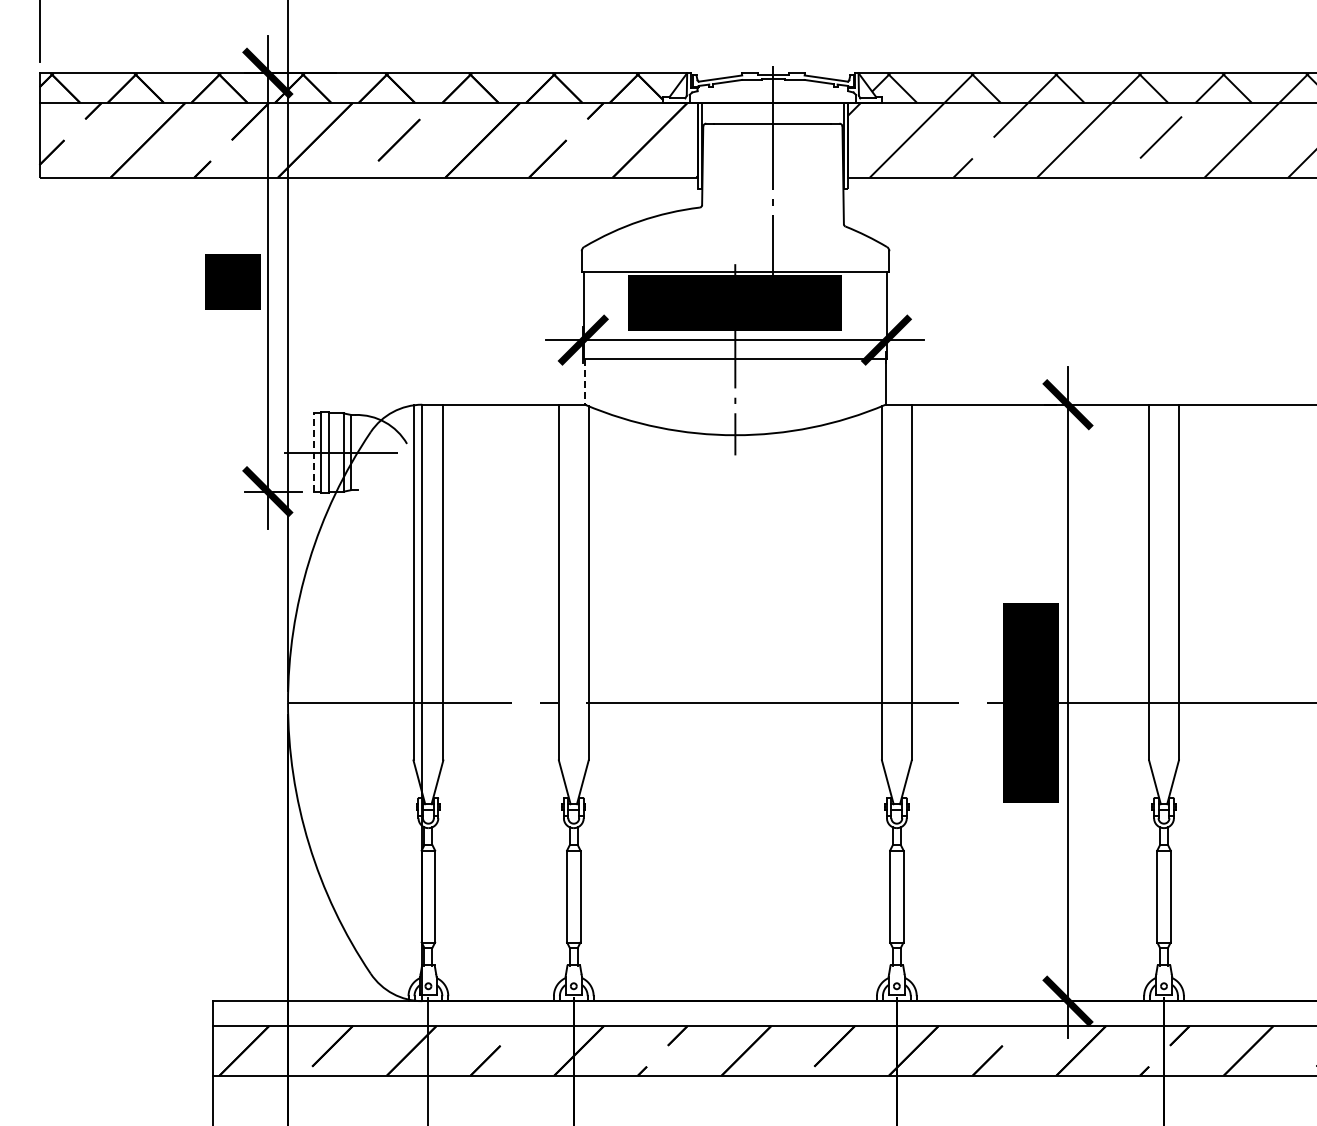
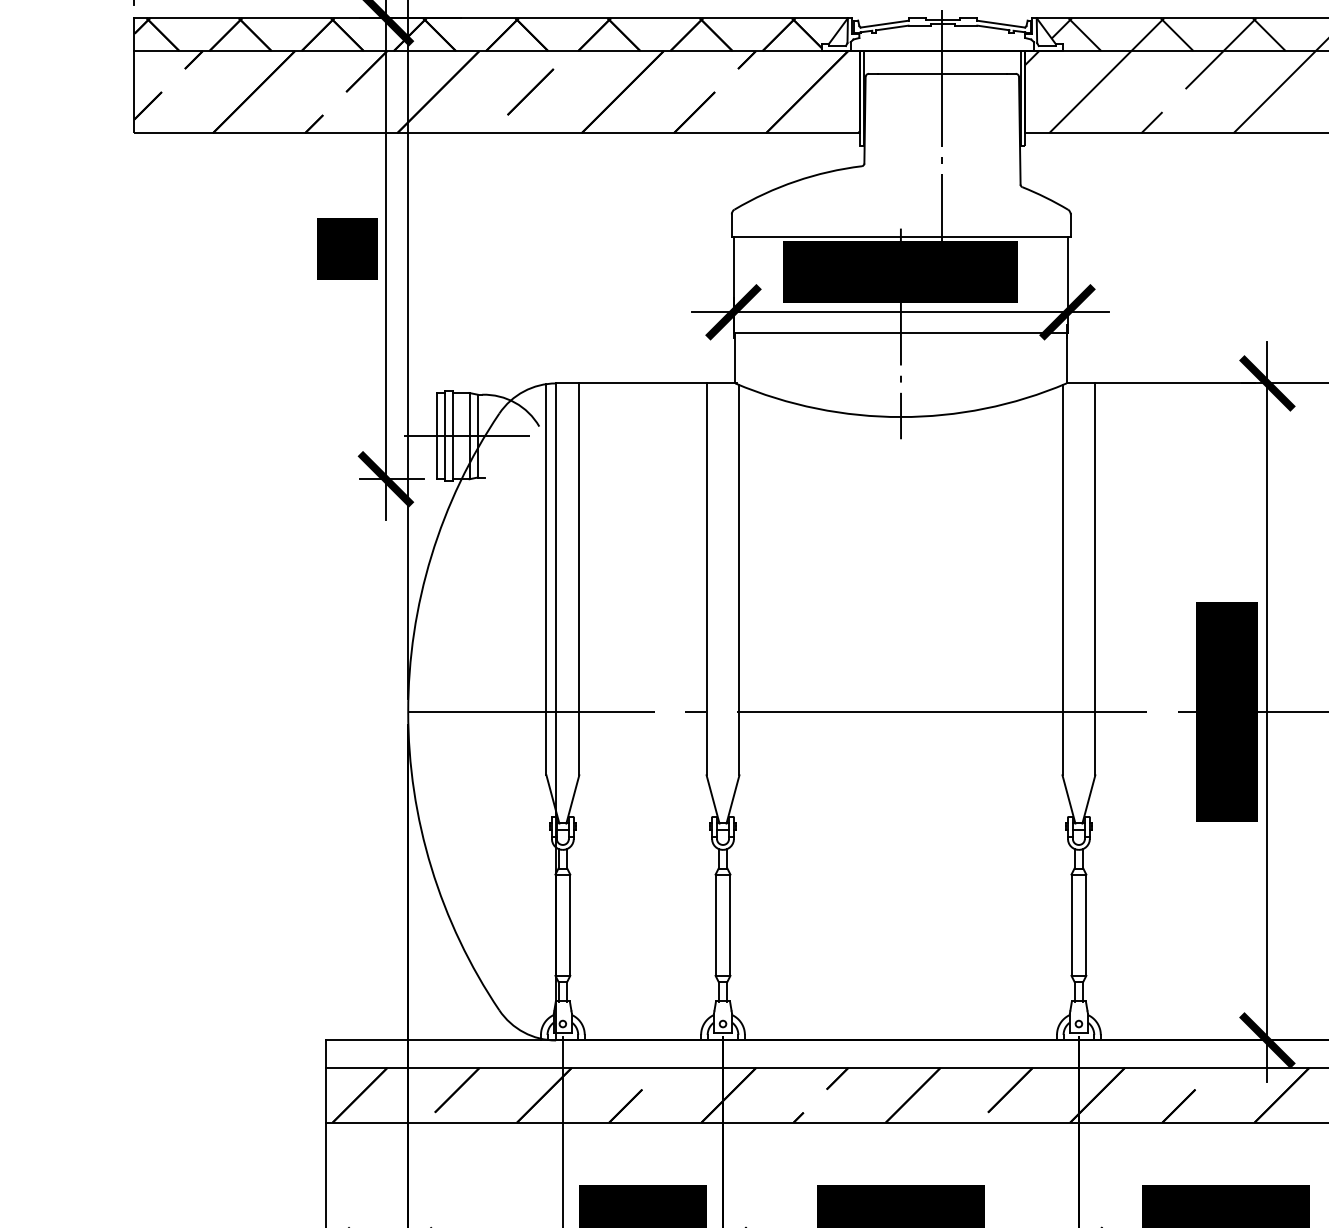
line: (584, 381) -> (734, 357), dashed -> solid
line: (313, 452) -> (436, 436), dashed -> solid

